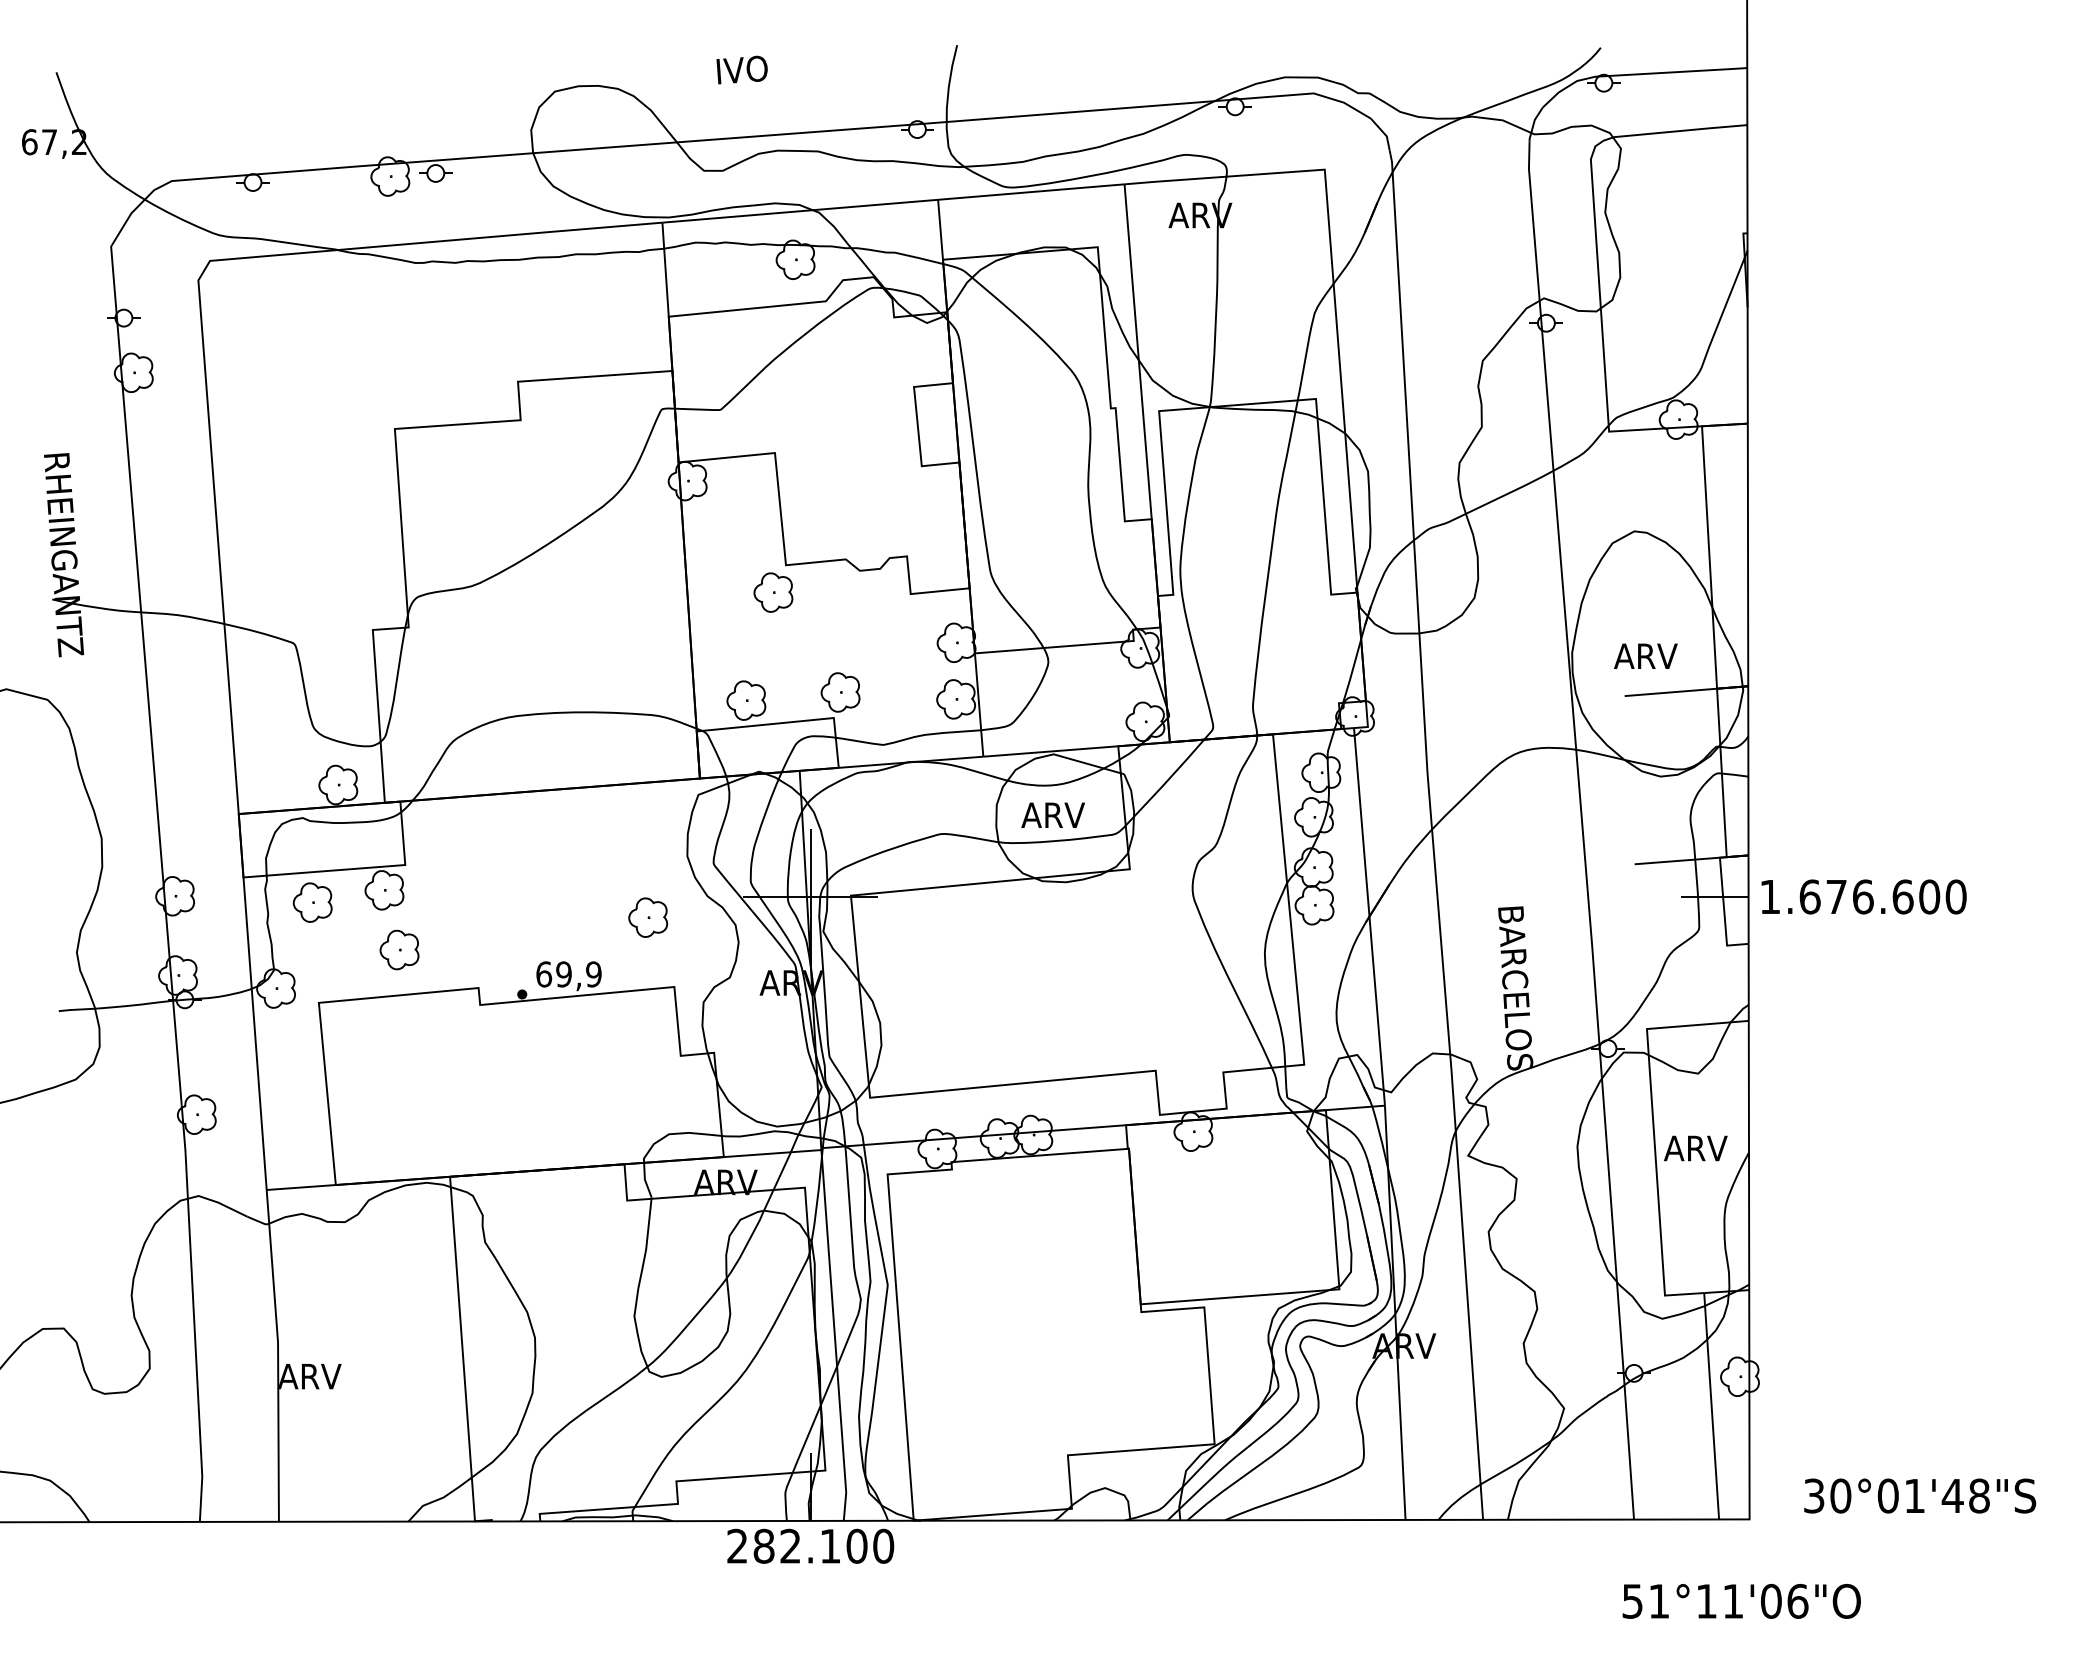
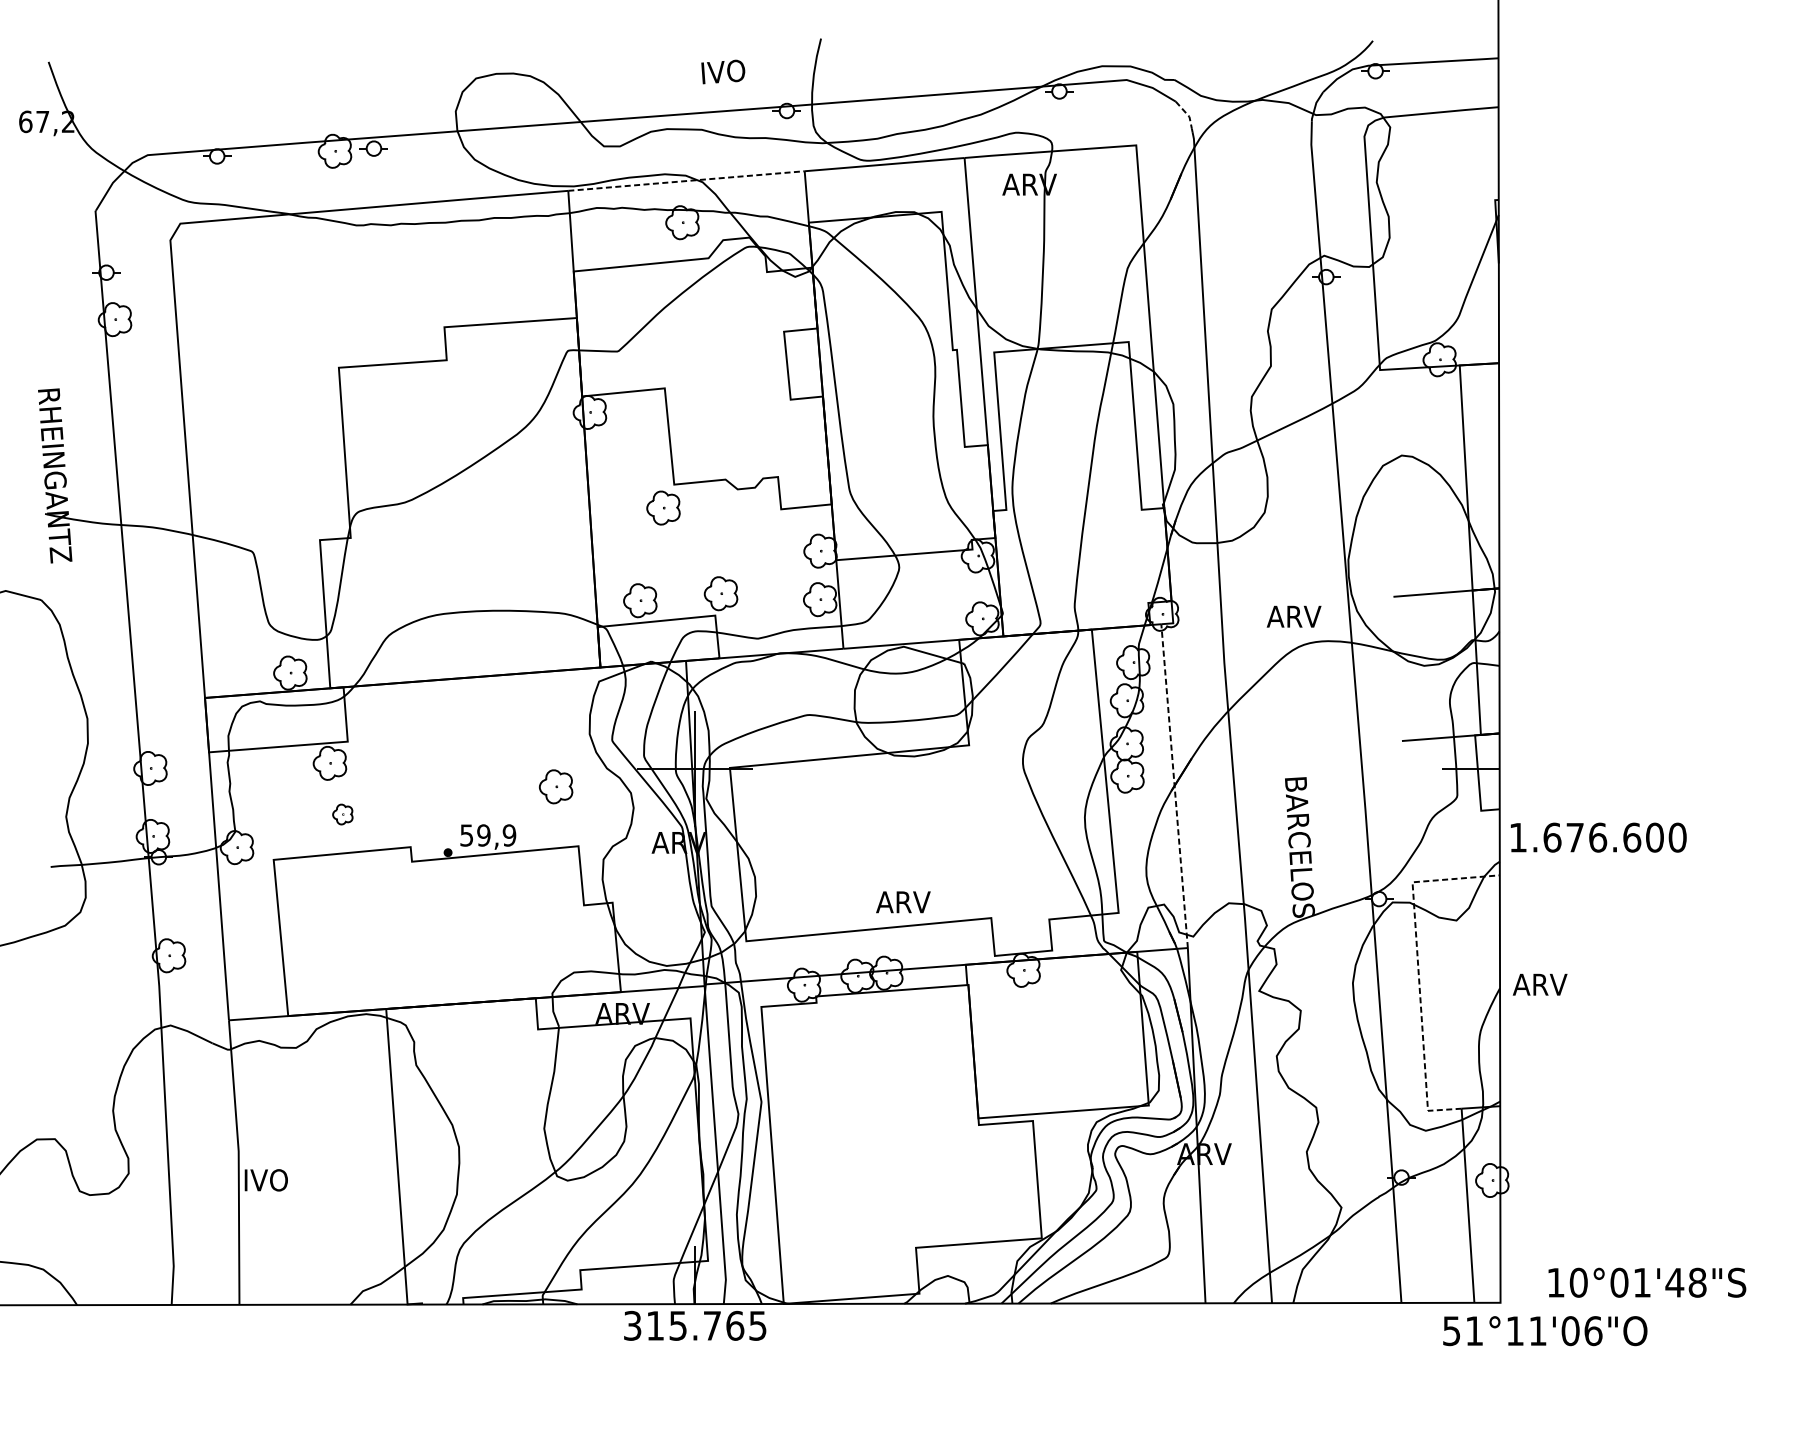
text: (741, 69) -> (722, 71), moved
line: (1384, 133) -> (1187, 114), solid -> dashed
line: (800, 211) -> (686, 181), solid -> dashed
text: (1645, 655) -> (1293, 616), moved
text: (1052, 814) -> (902, 901), moved
text: (1863, 896) -> (1598, 837), moved
part: (312, 902) -> (268, 773), removed
line: (1369, 917) -> (1174, 786), solid -> dashed
part: (399, 949) -> (342, 814), size x0.6
text: (544, 974) -> (467, 835), 69,9 -> 59,9
line: (1653, 1130) -> (1418, 969), solid -> dashed
text: (1695, 1148) -> (1539, 984), moved
text: (310, 1376) -> (266, 1180), ARV -> IVO
text: (1814, 1495) -> (1556, 1282), 30°01'48"S -> 10°01'48"S
text: (810, 1545) -> (695, 1325), 282.100 -> 315.765
text: (1741, 1601) -> (1545, 1331), moved

